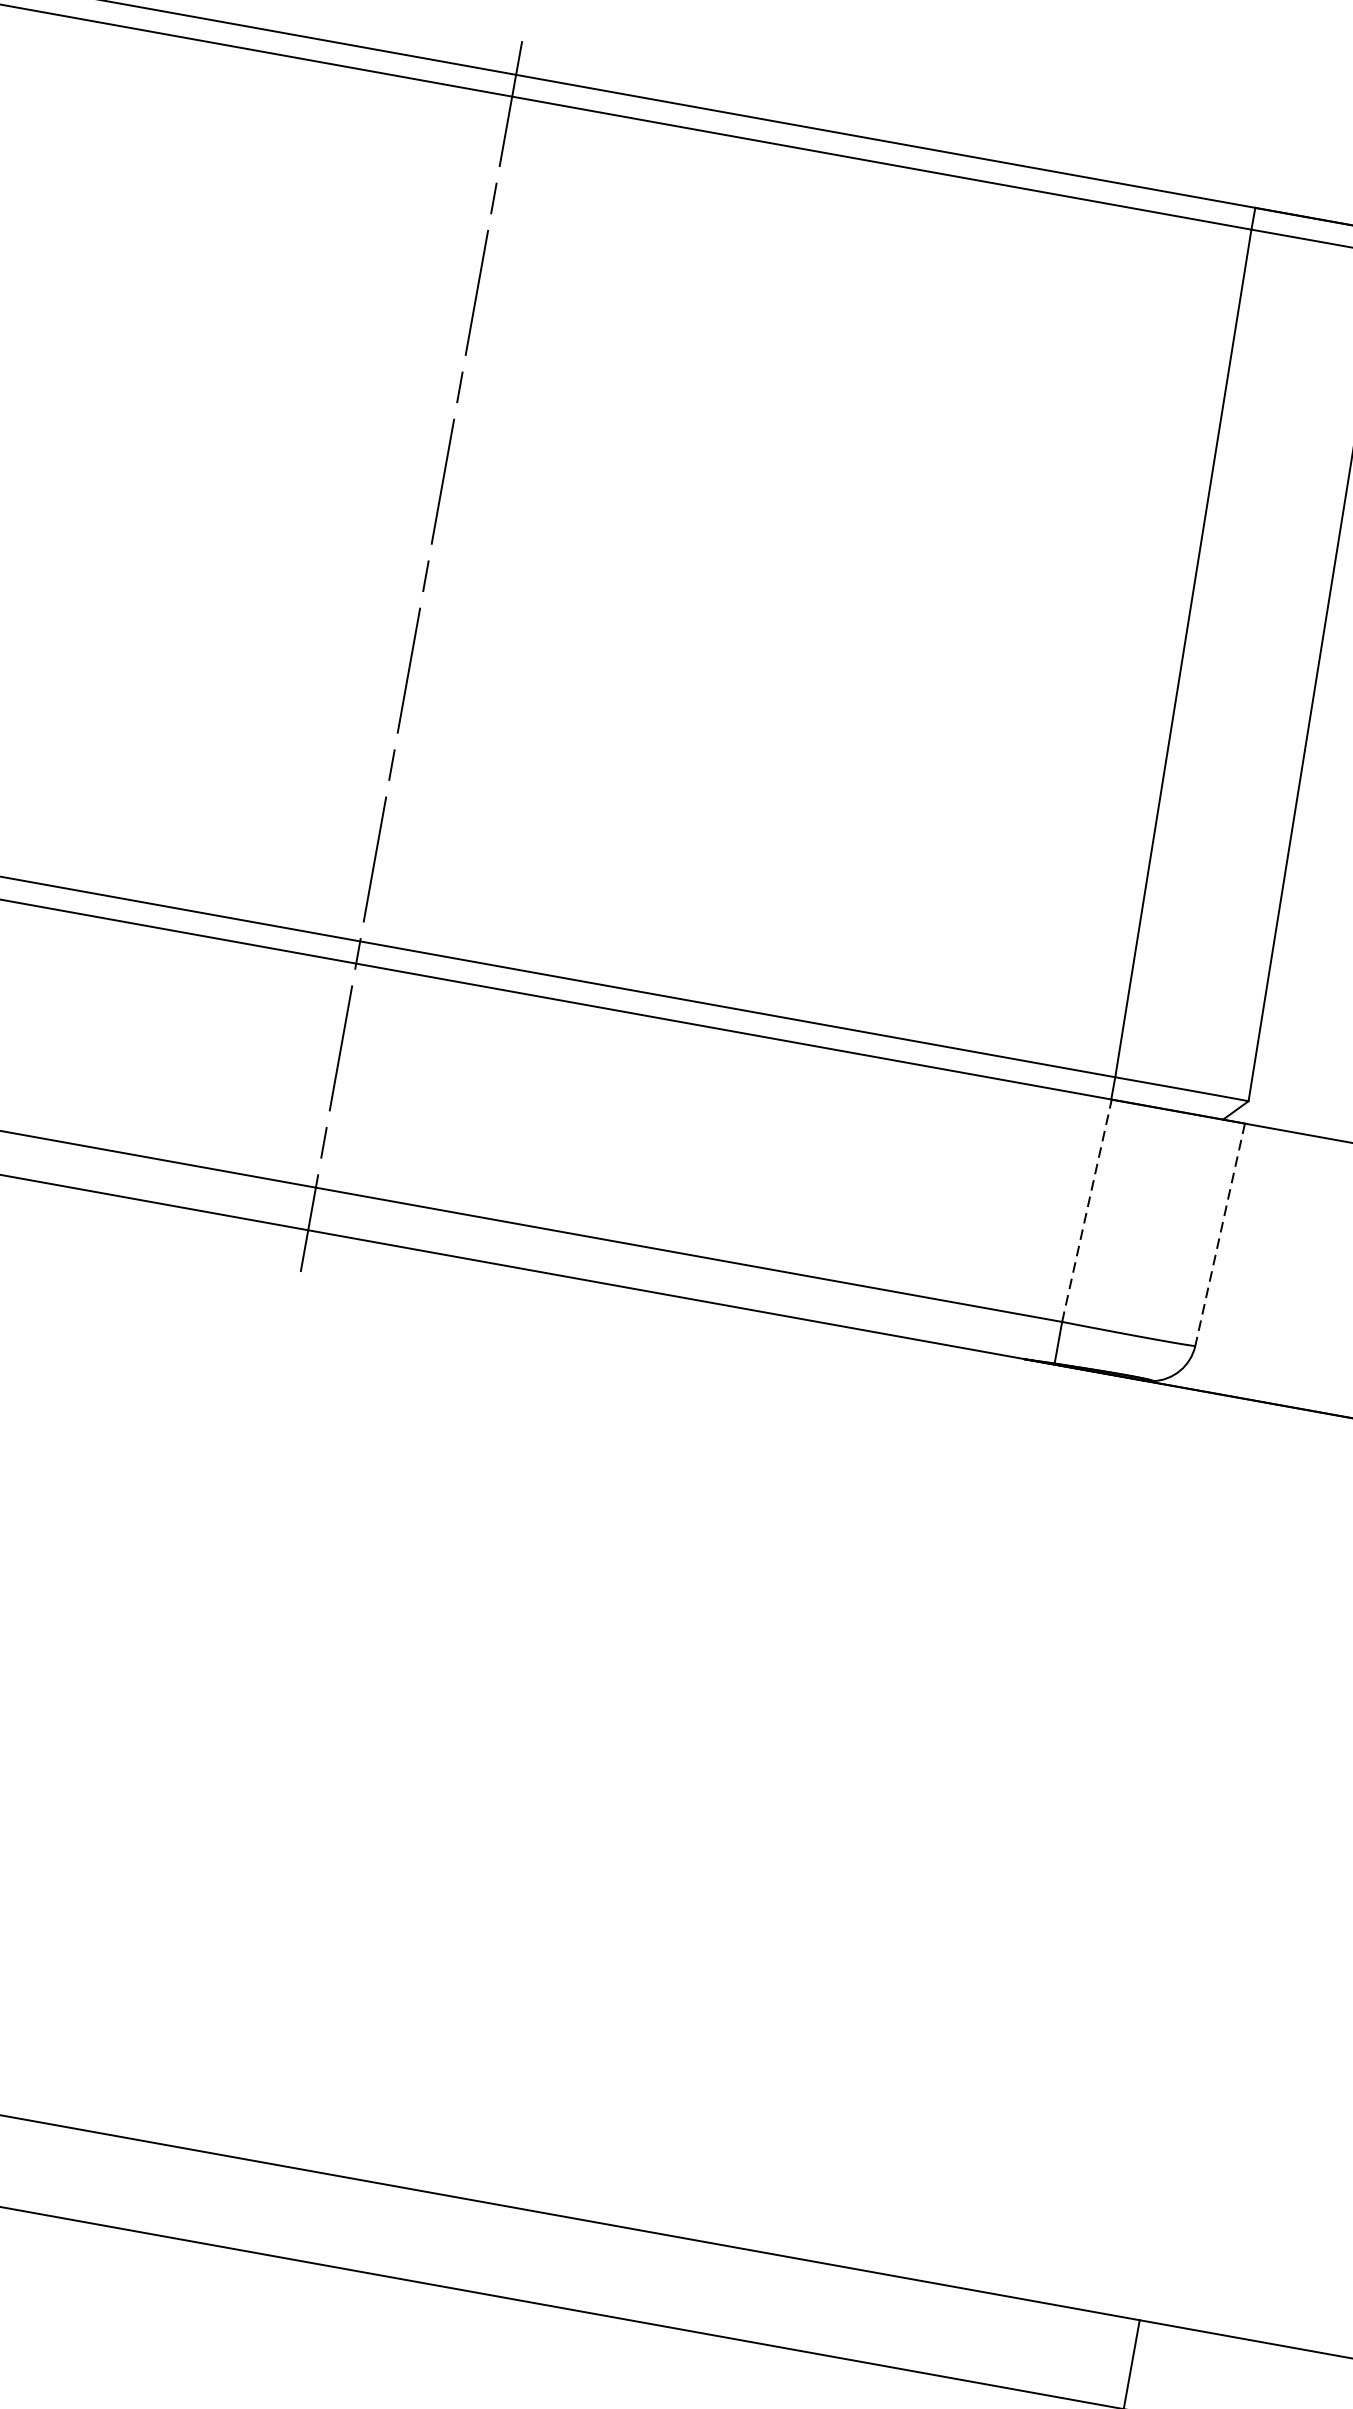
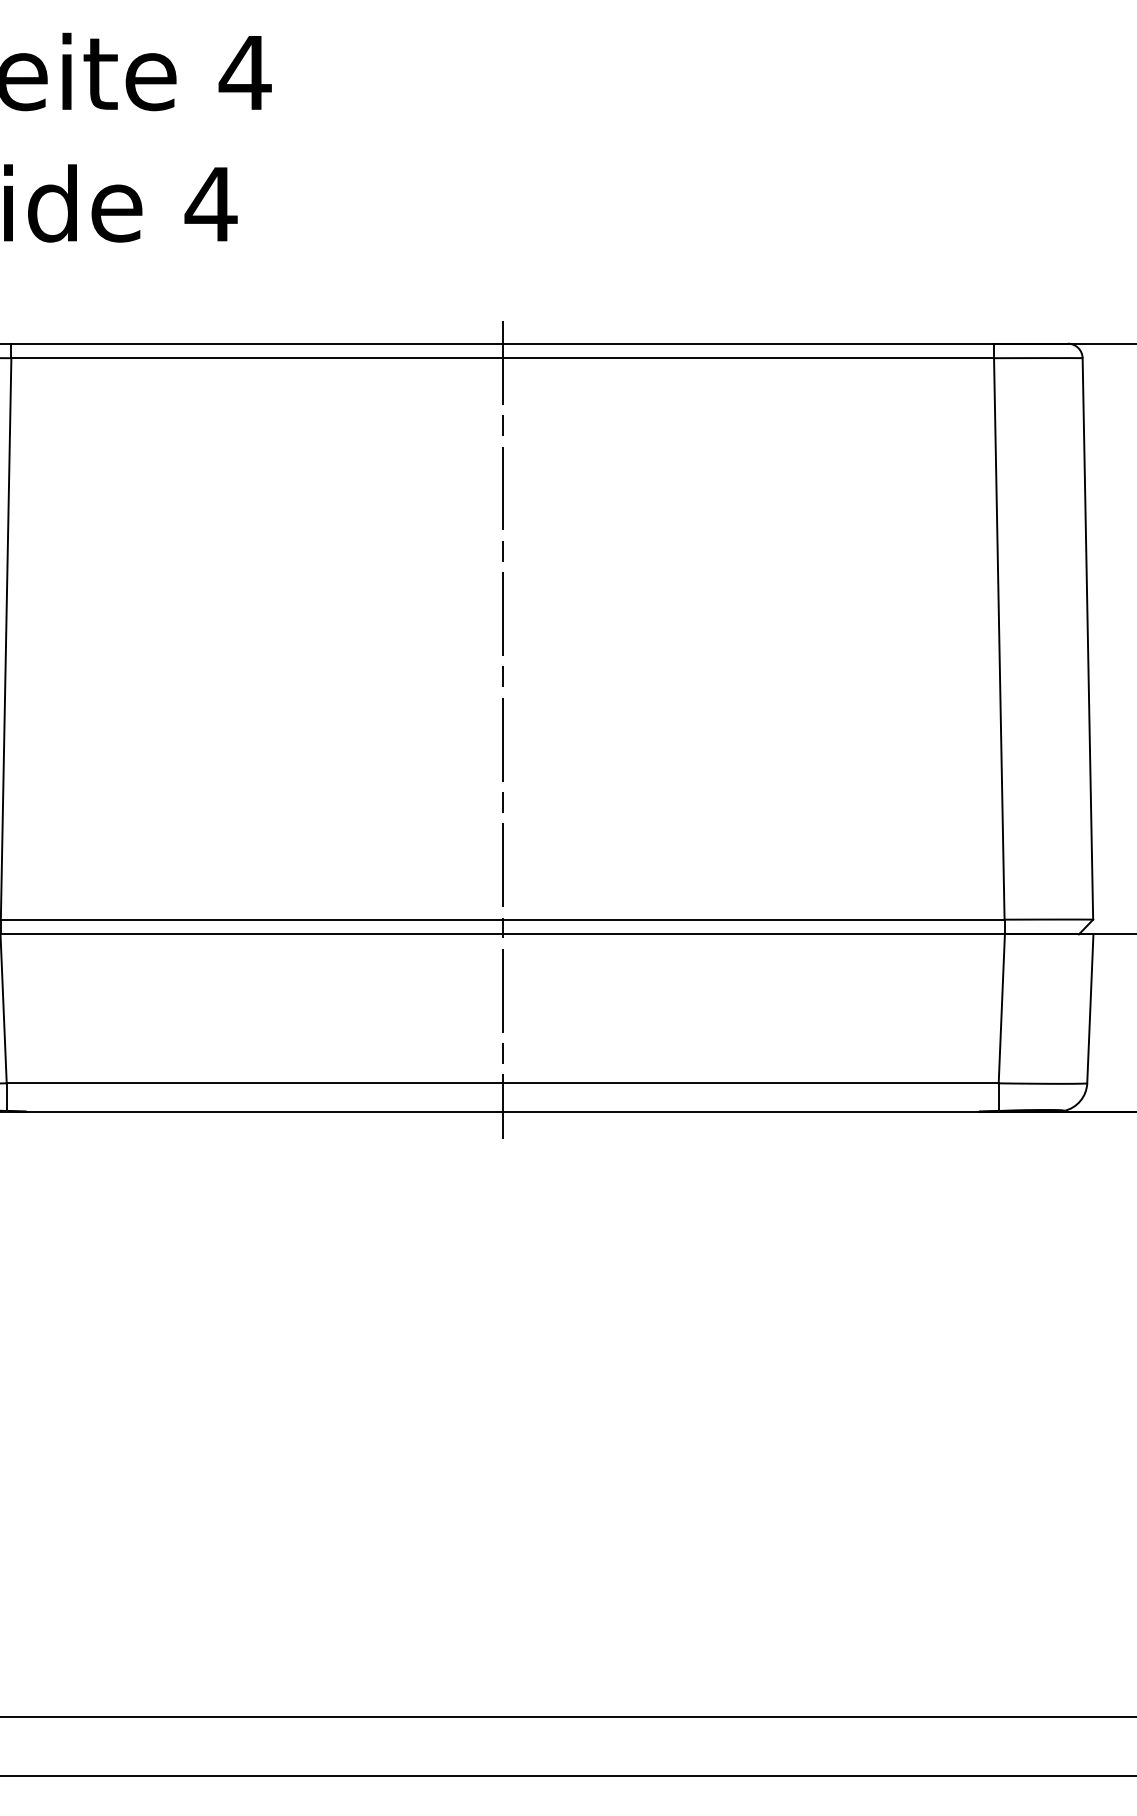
line: (1086, 1210) -> (1001, 1008), dashed -> solid
line: (1220, 1234) -> (1090, 1008), dashed -> solid

